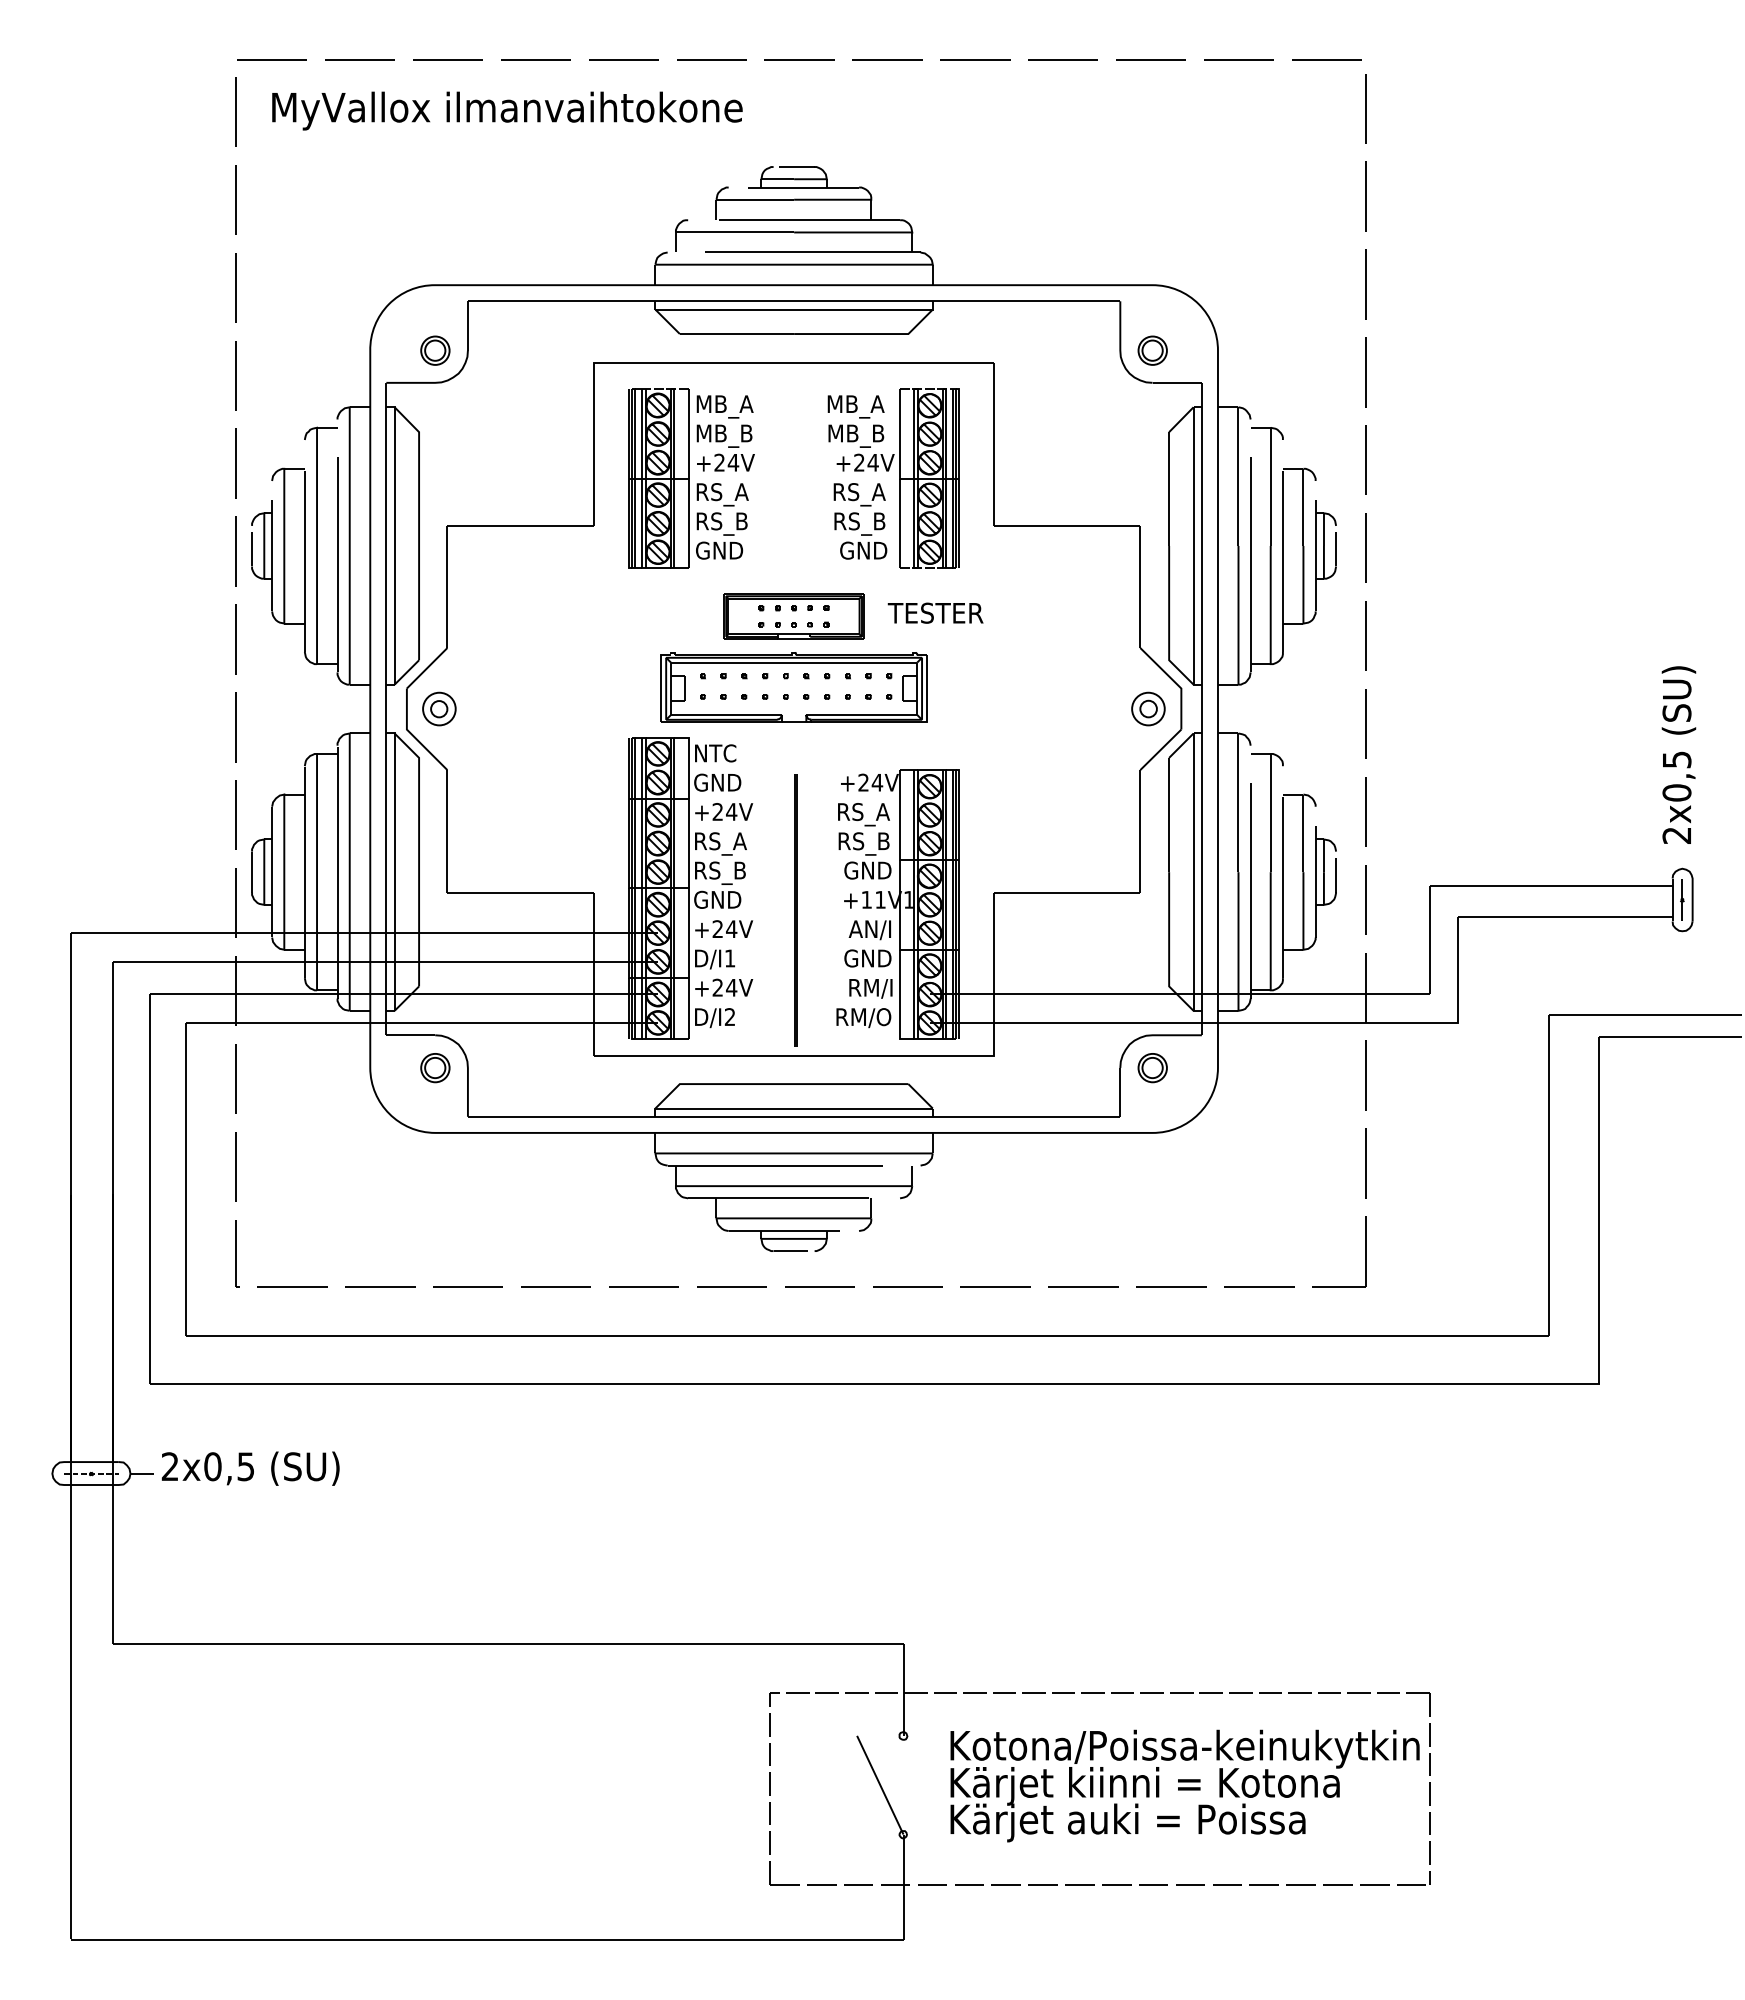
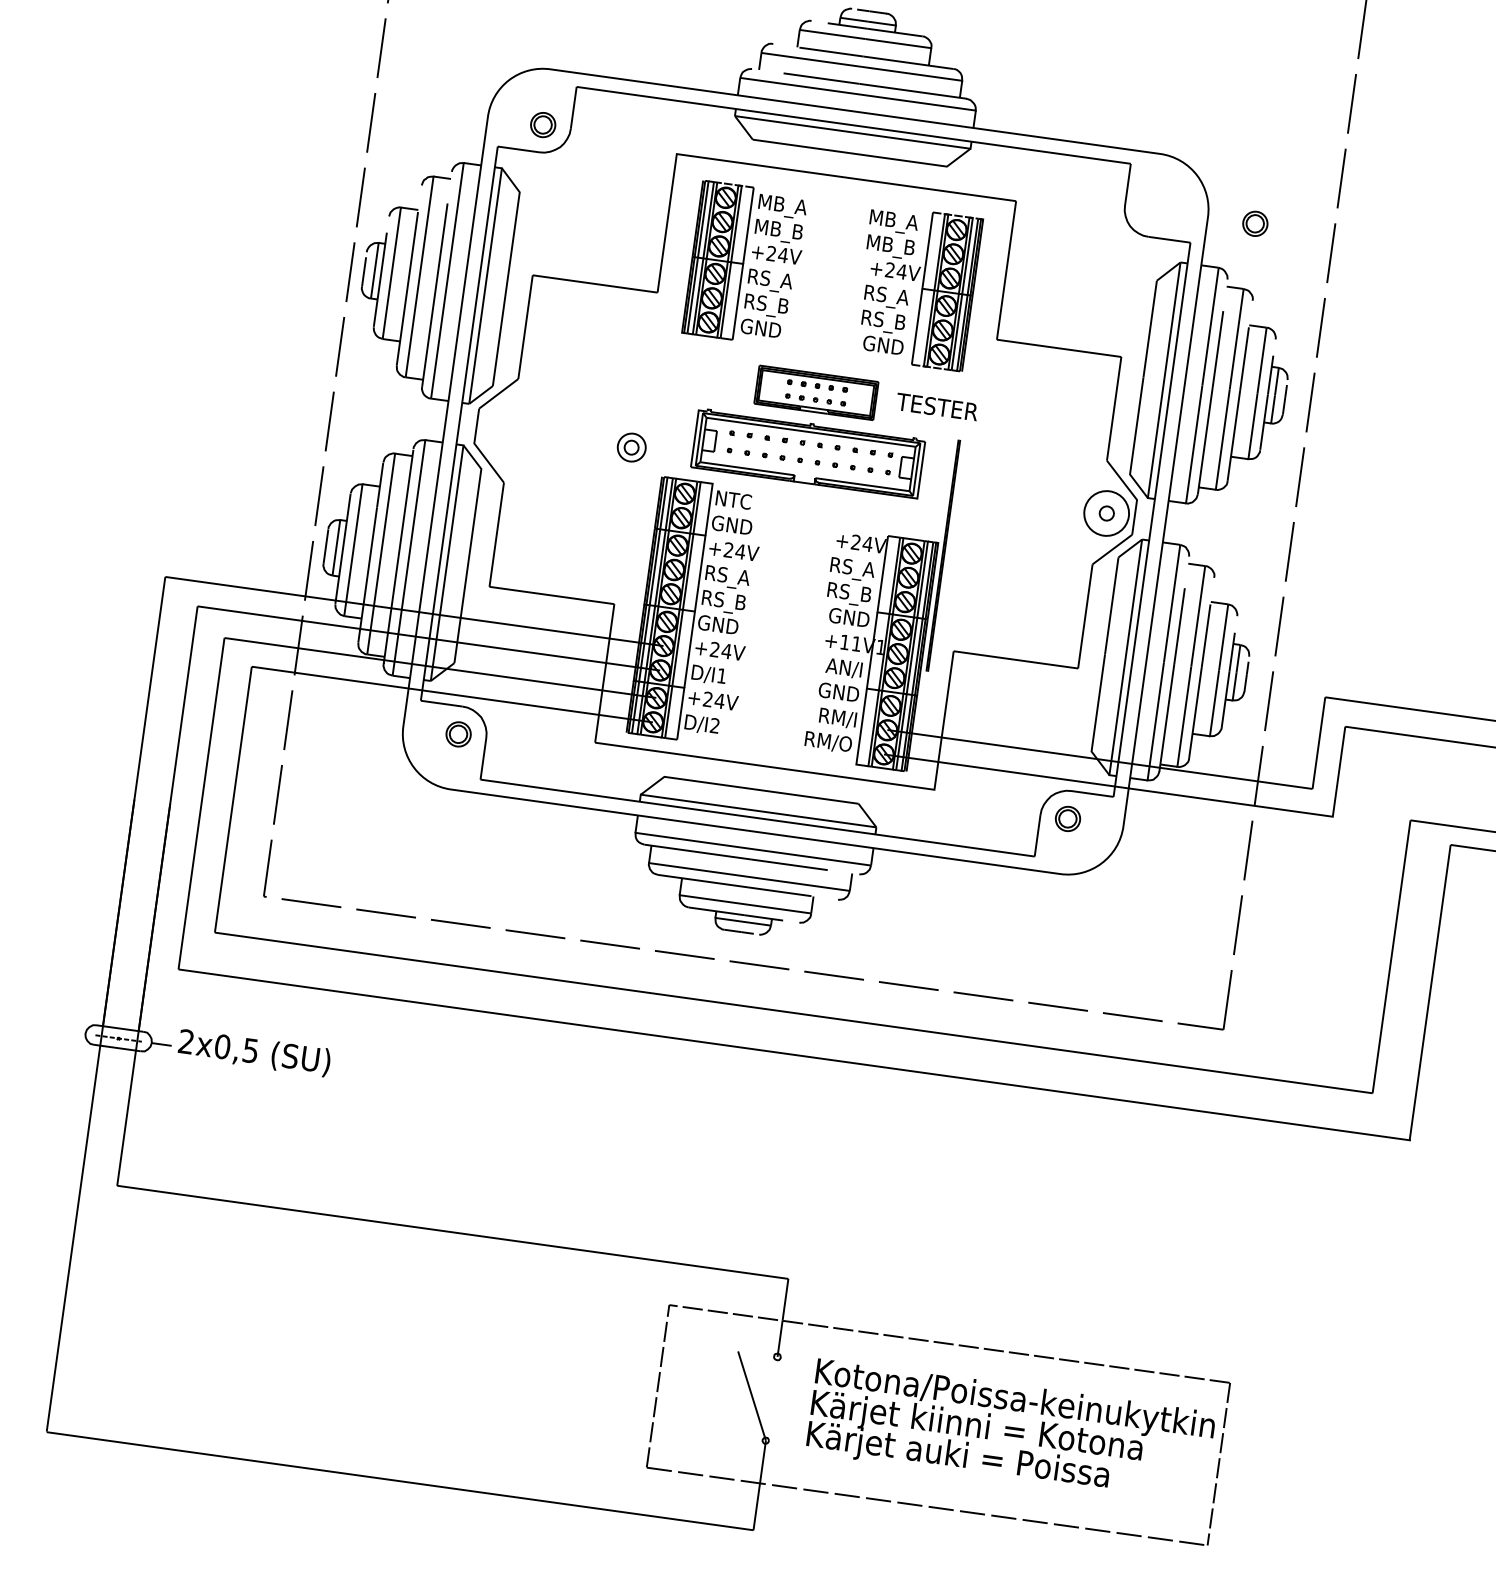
part: (1152, 350) -> (1255, 223), moved
part: (439, 708) -> (631, 447), moved
circle: (1148, 708) -> (1106, 513), size x1.6
line: (795, 910) -> (943, 556), moved

